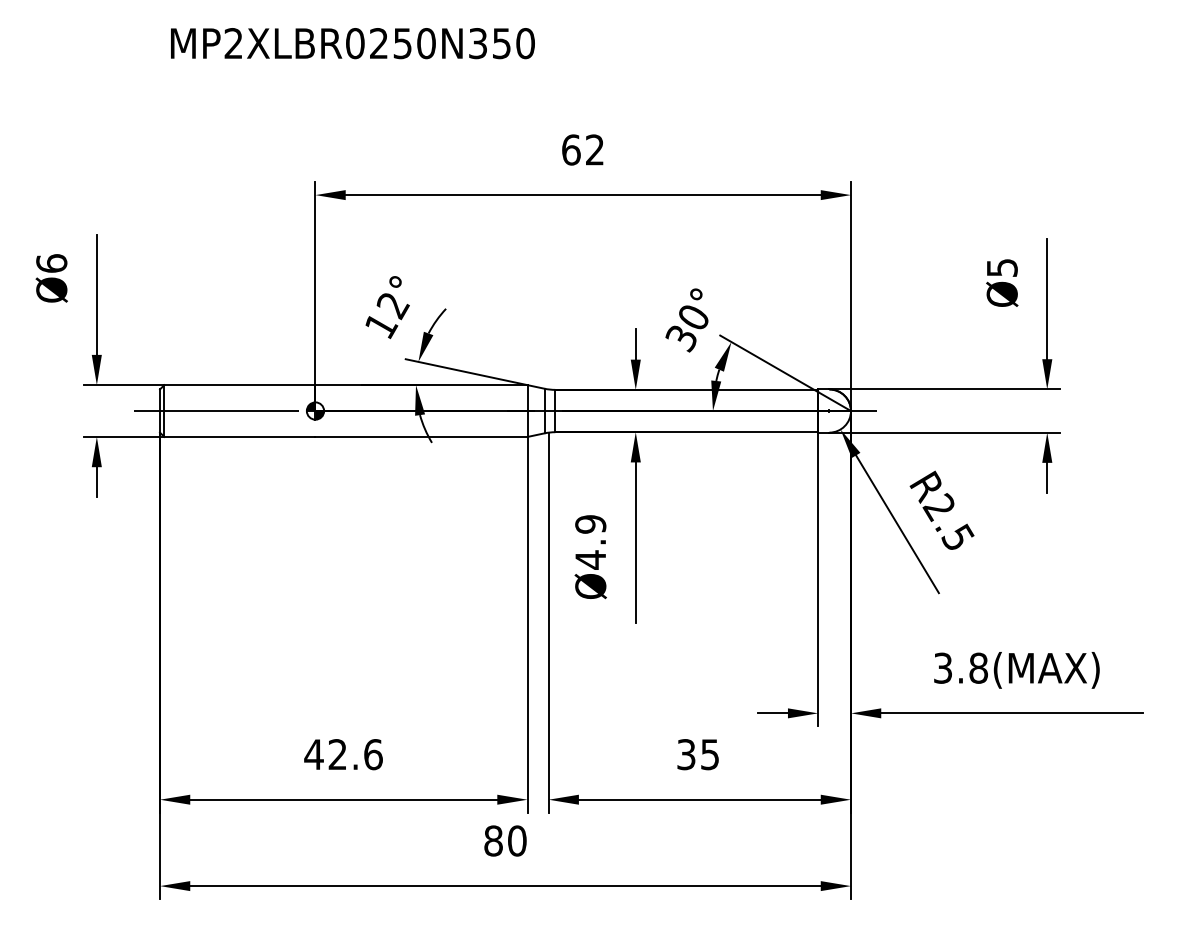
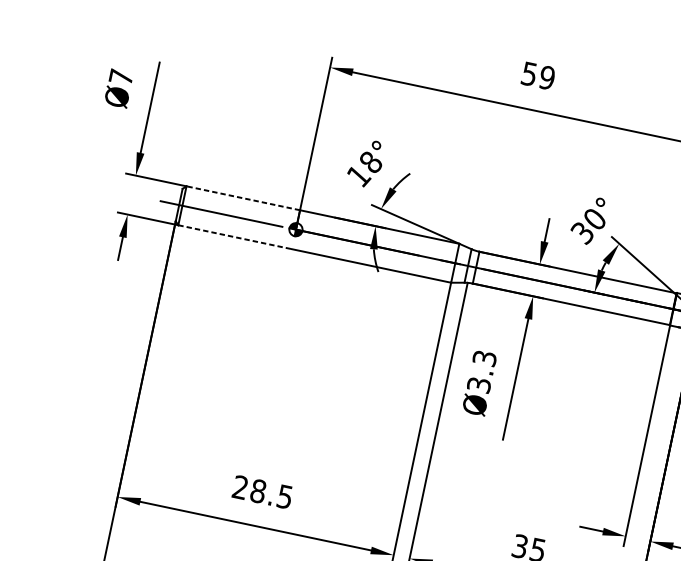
text: (583, 149) -> (538, 75), 62 -> 59
text: (51, 263) -> (121, 77), Ø6 -> Ø7
text: (392, 306) -> (370, 163), 12° -> 18°
line: (239, 385) -> (242, 198), solid -> dashed
line: (239, 436) -> (234, 236), solid -> dashed
text: (590, 542) -> (481, 371), Ø4.9 -> Ø3.3
text: (343, 754) -> (262, 492), 42.6 -> 28.5

